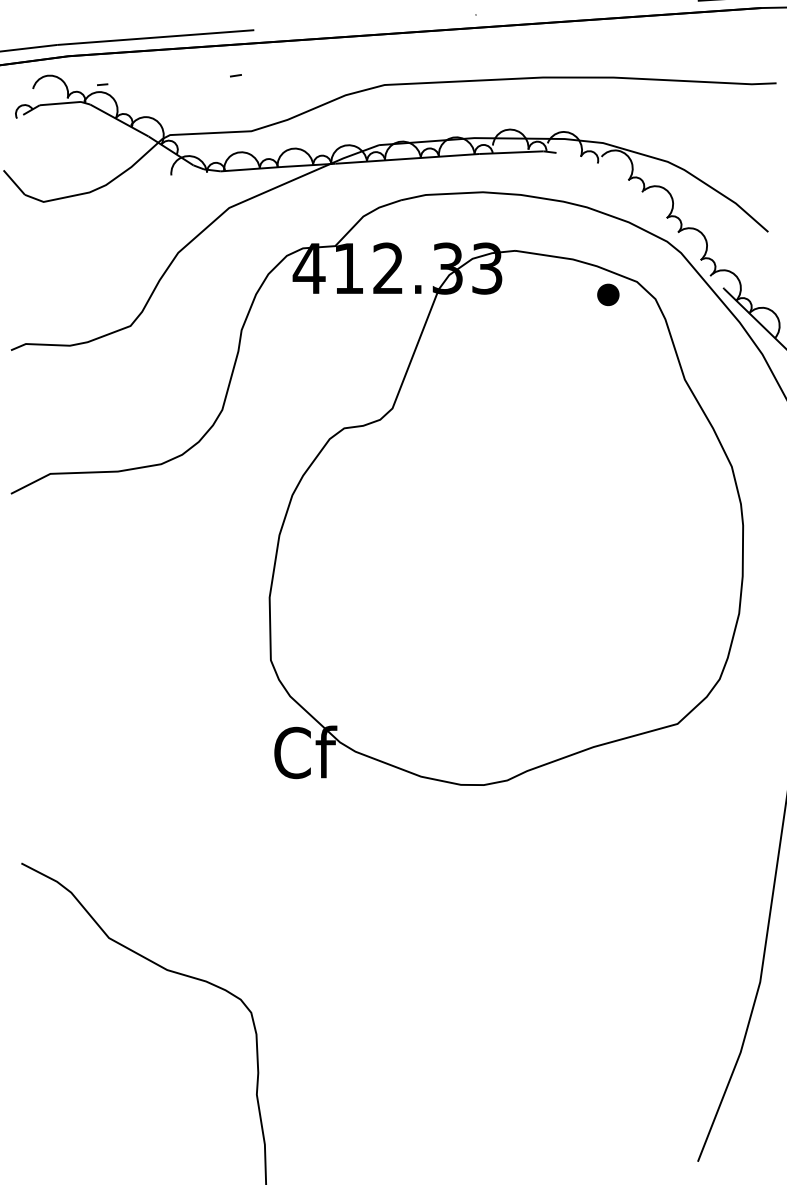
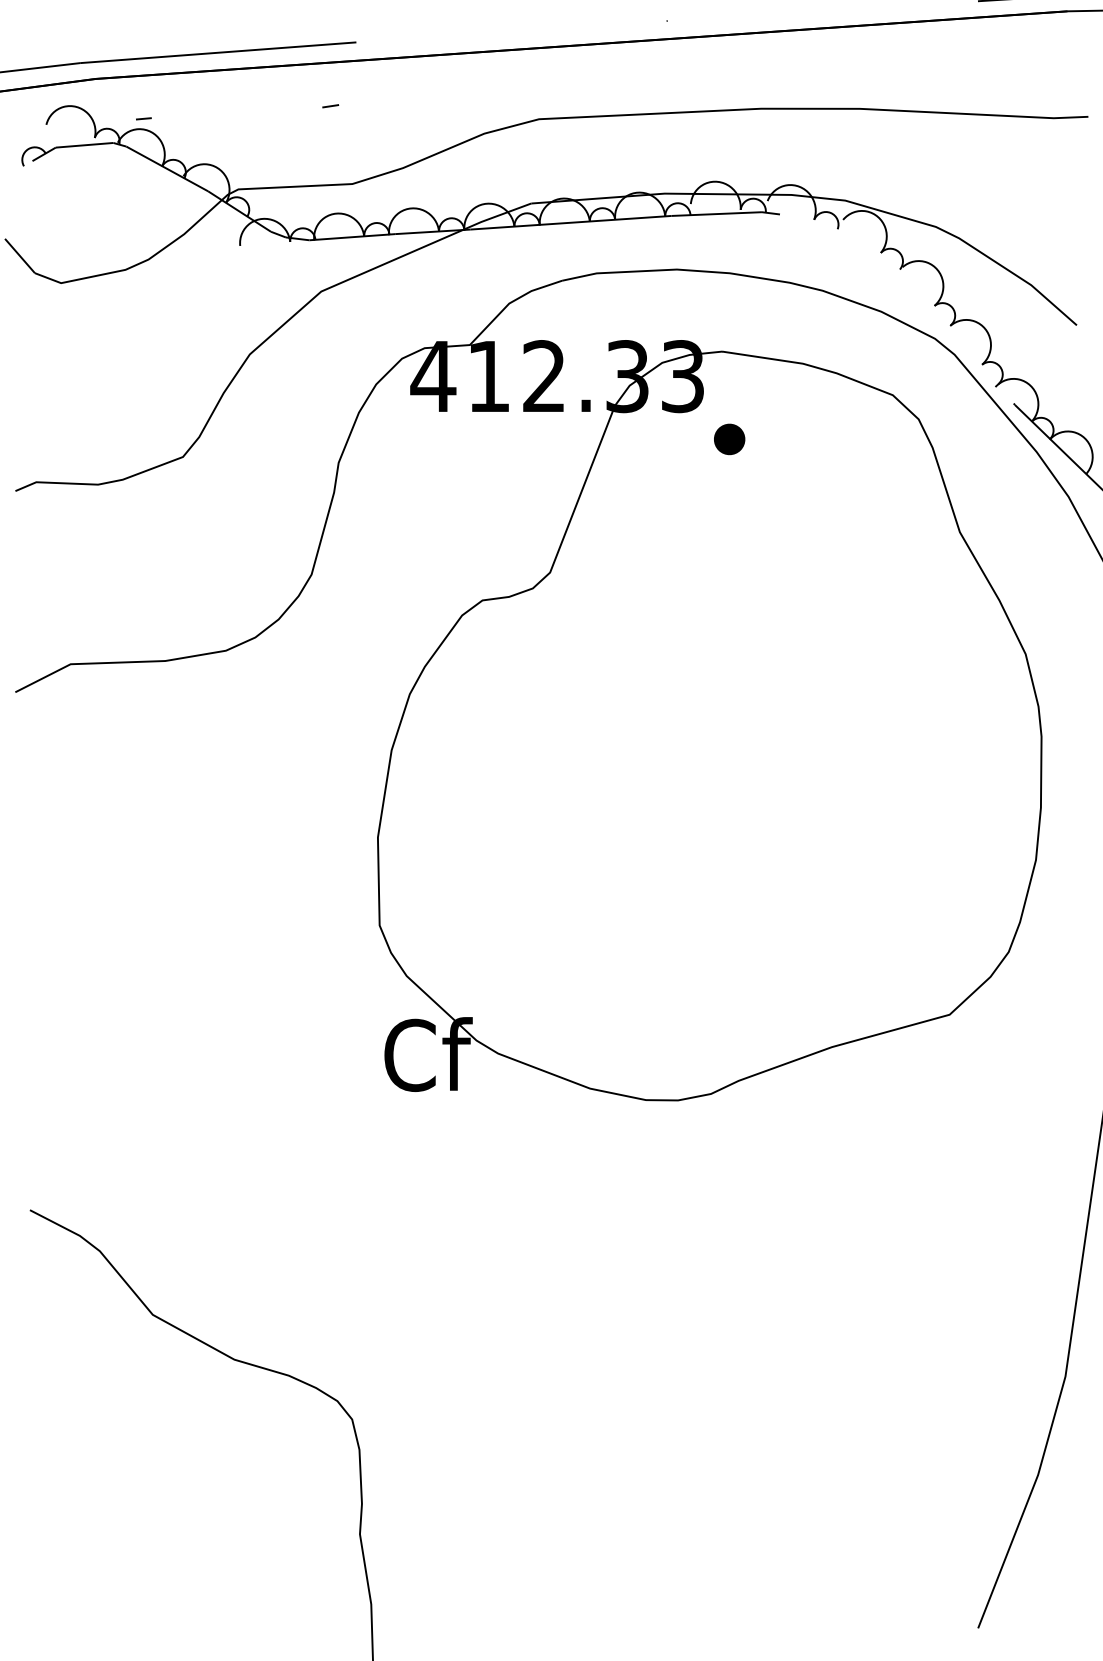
part: (608, 294) -> (729, 439), moved

